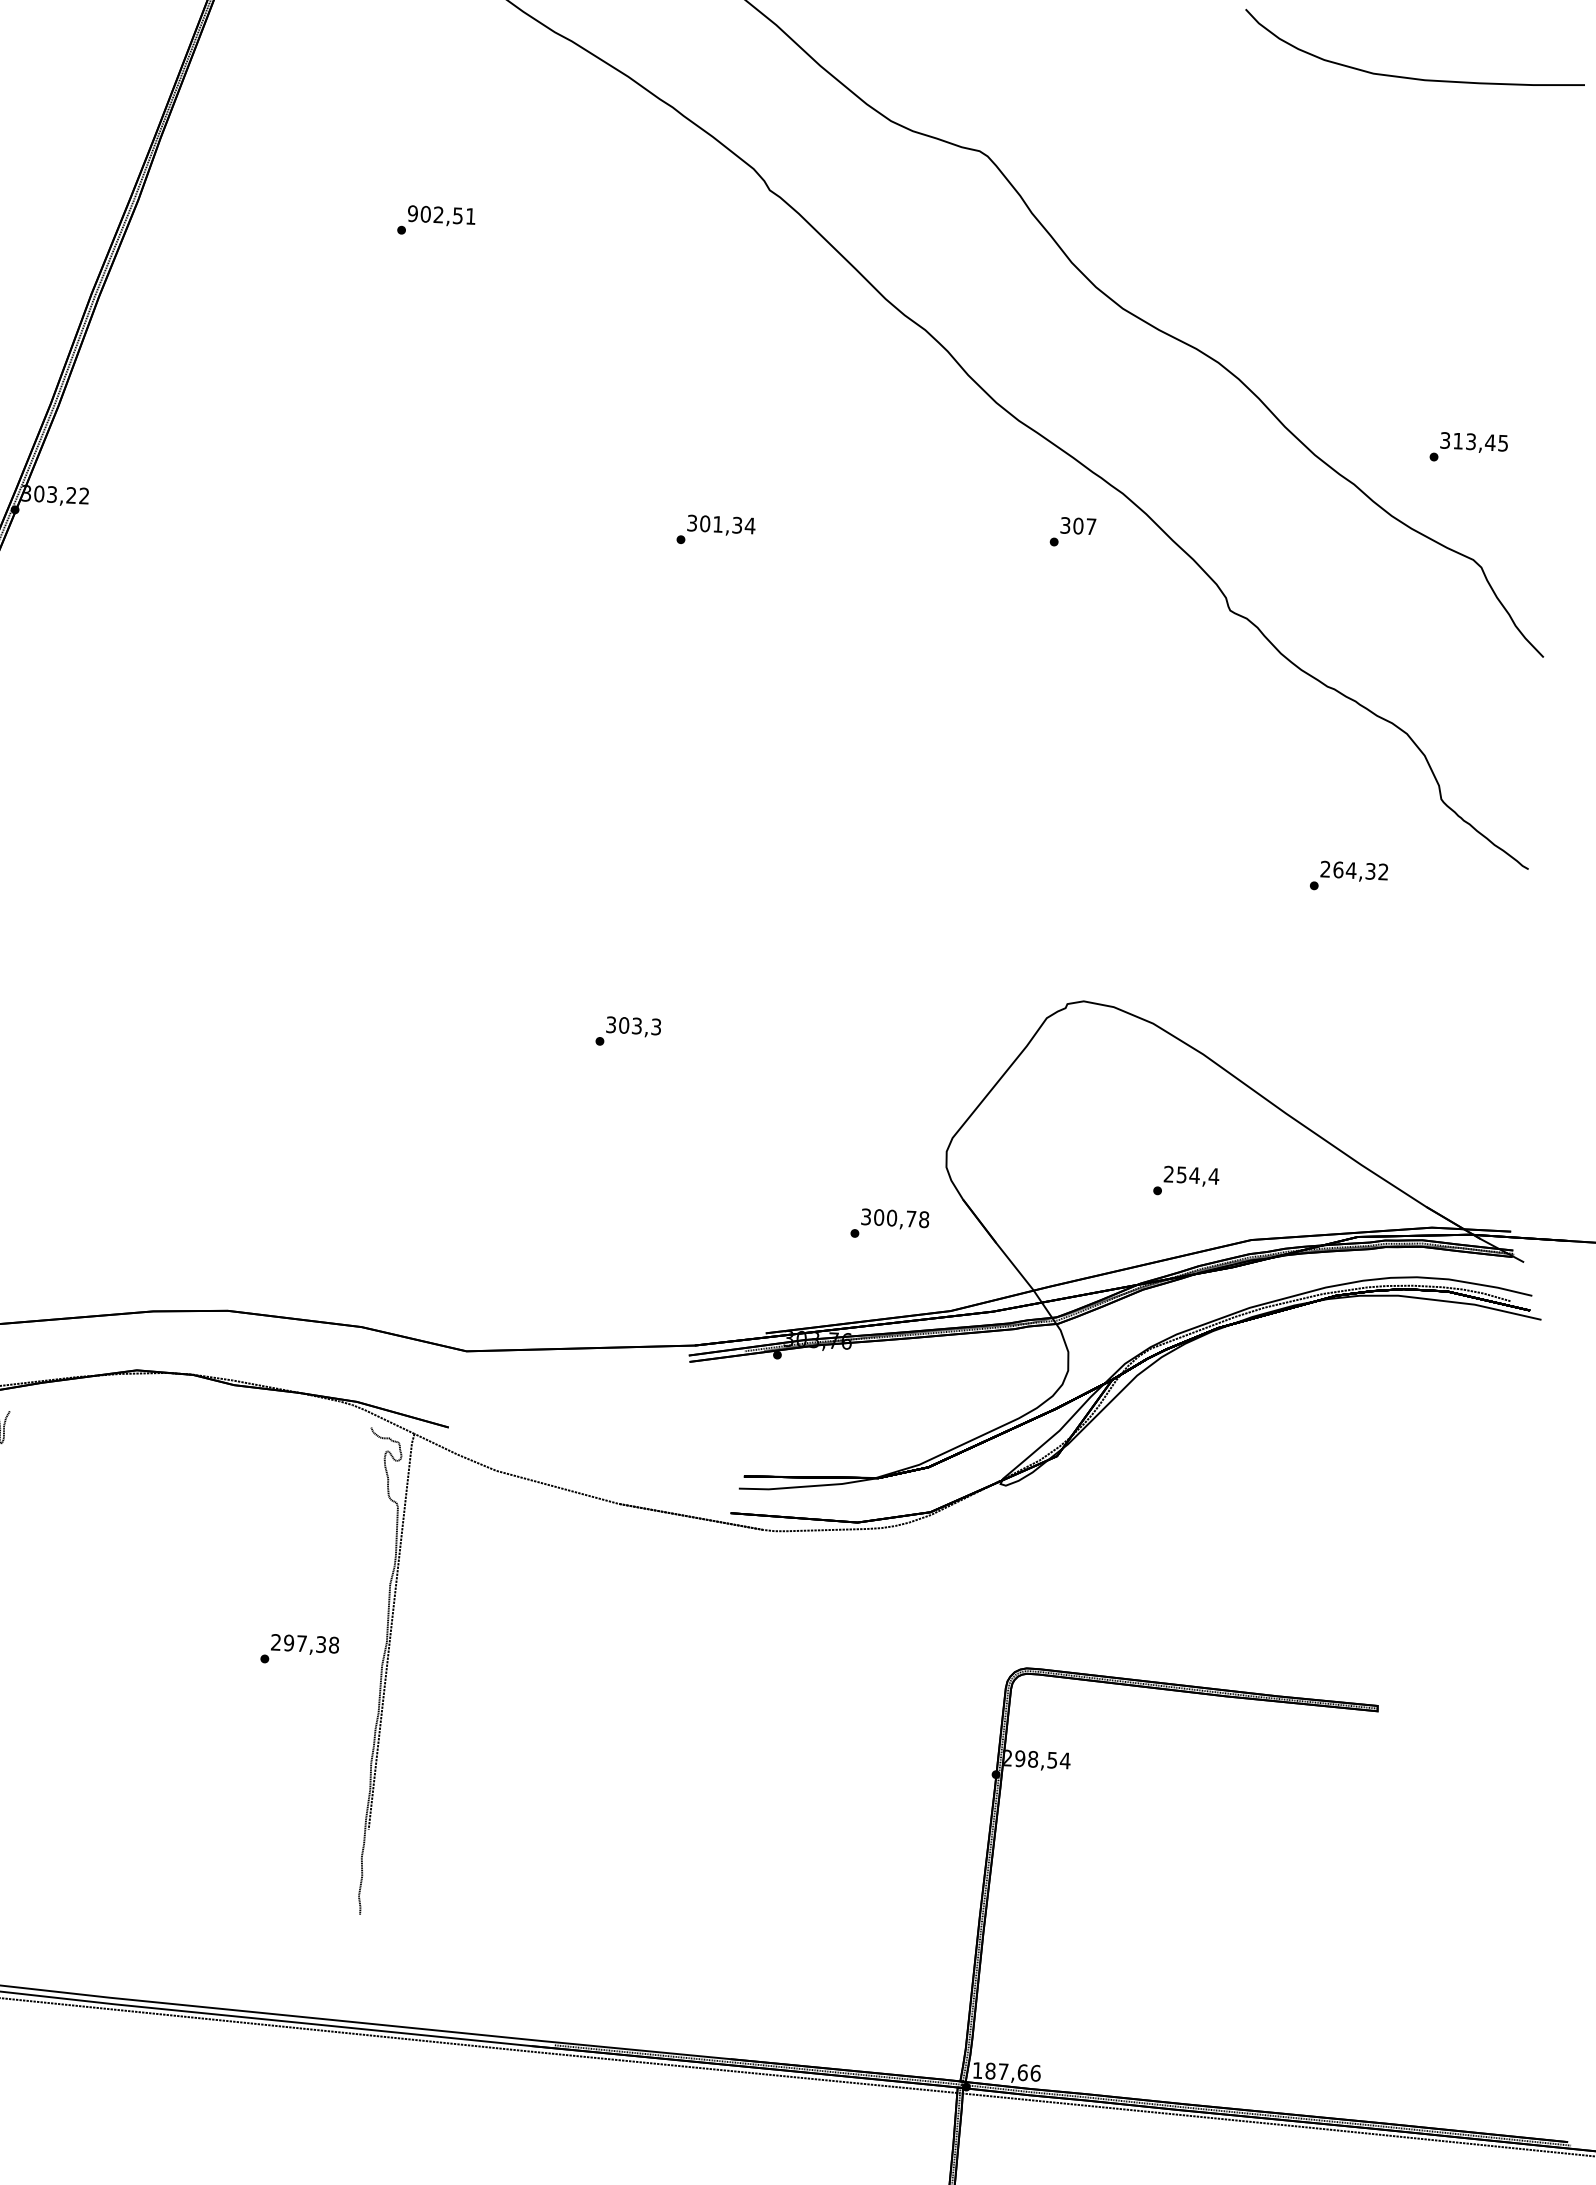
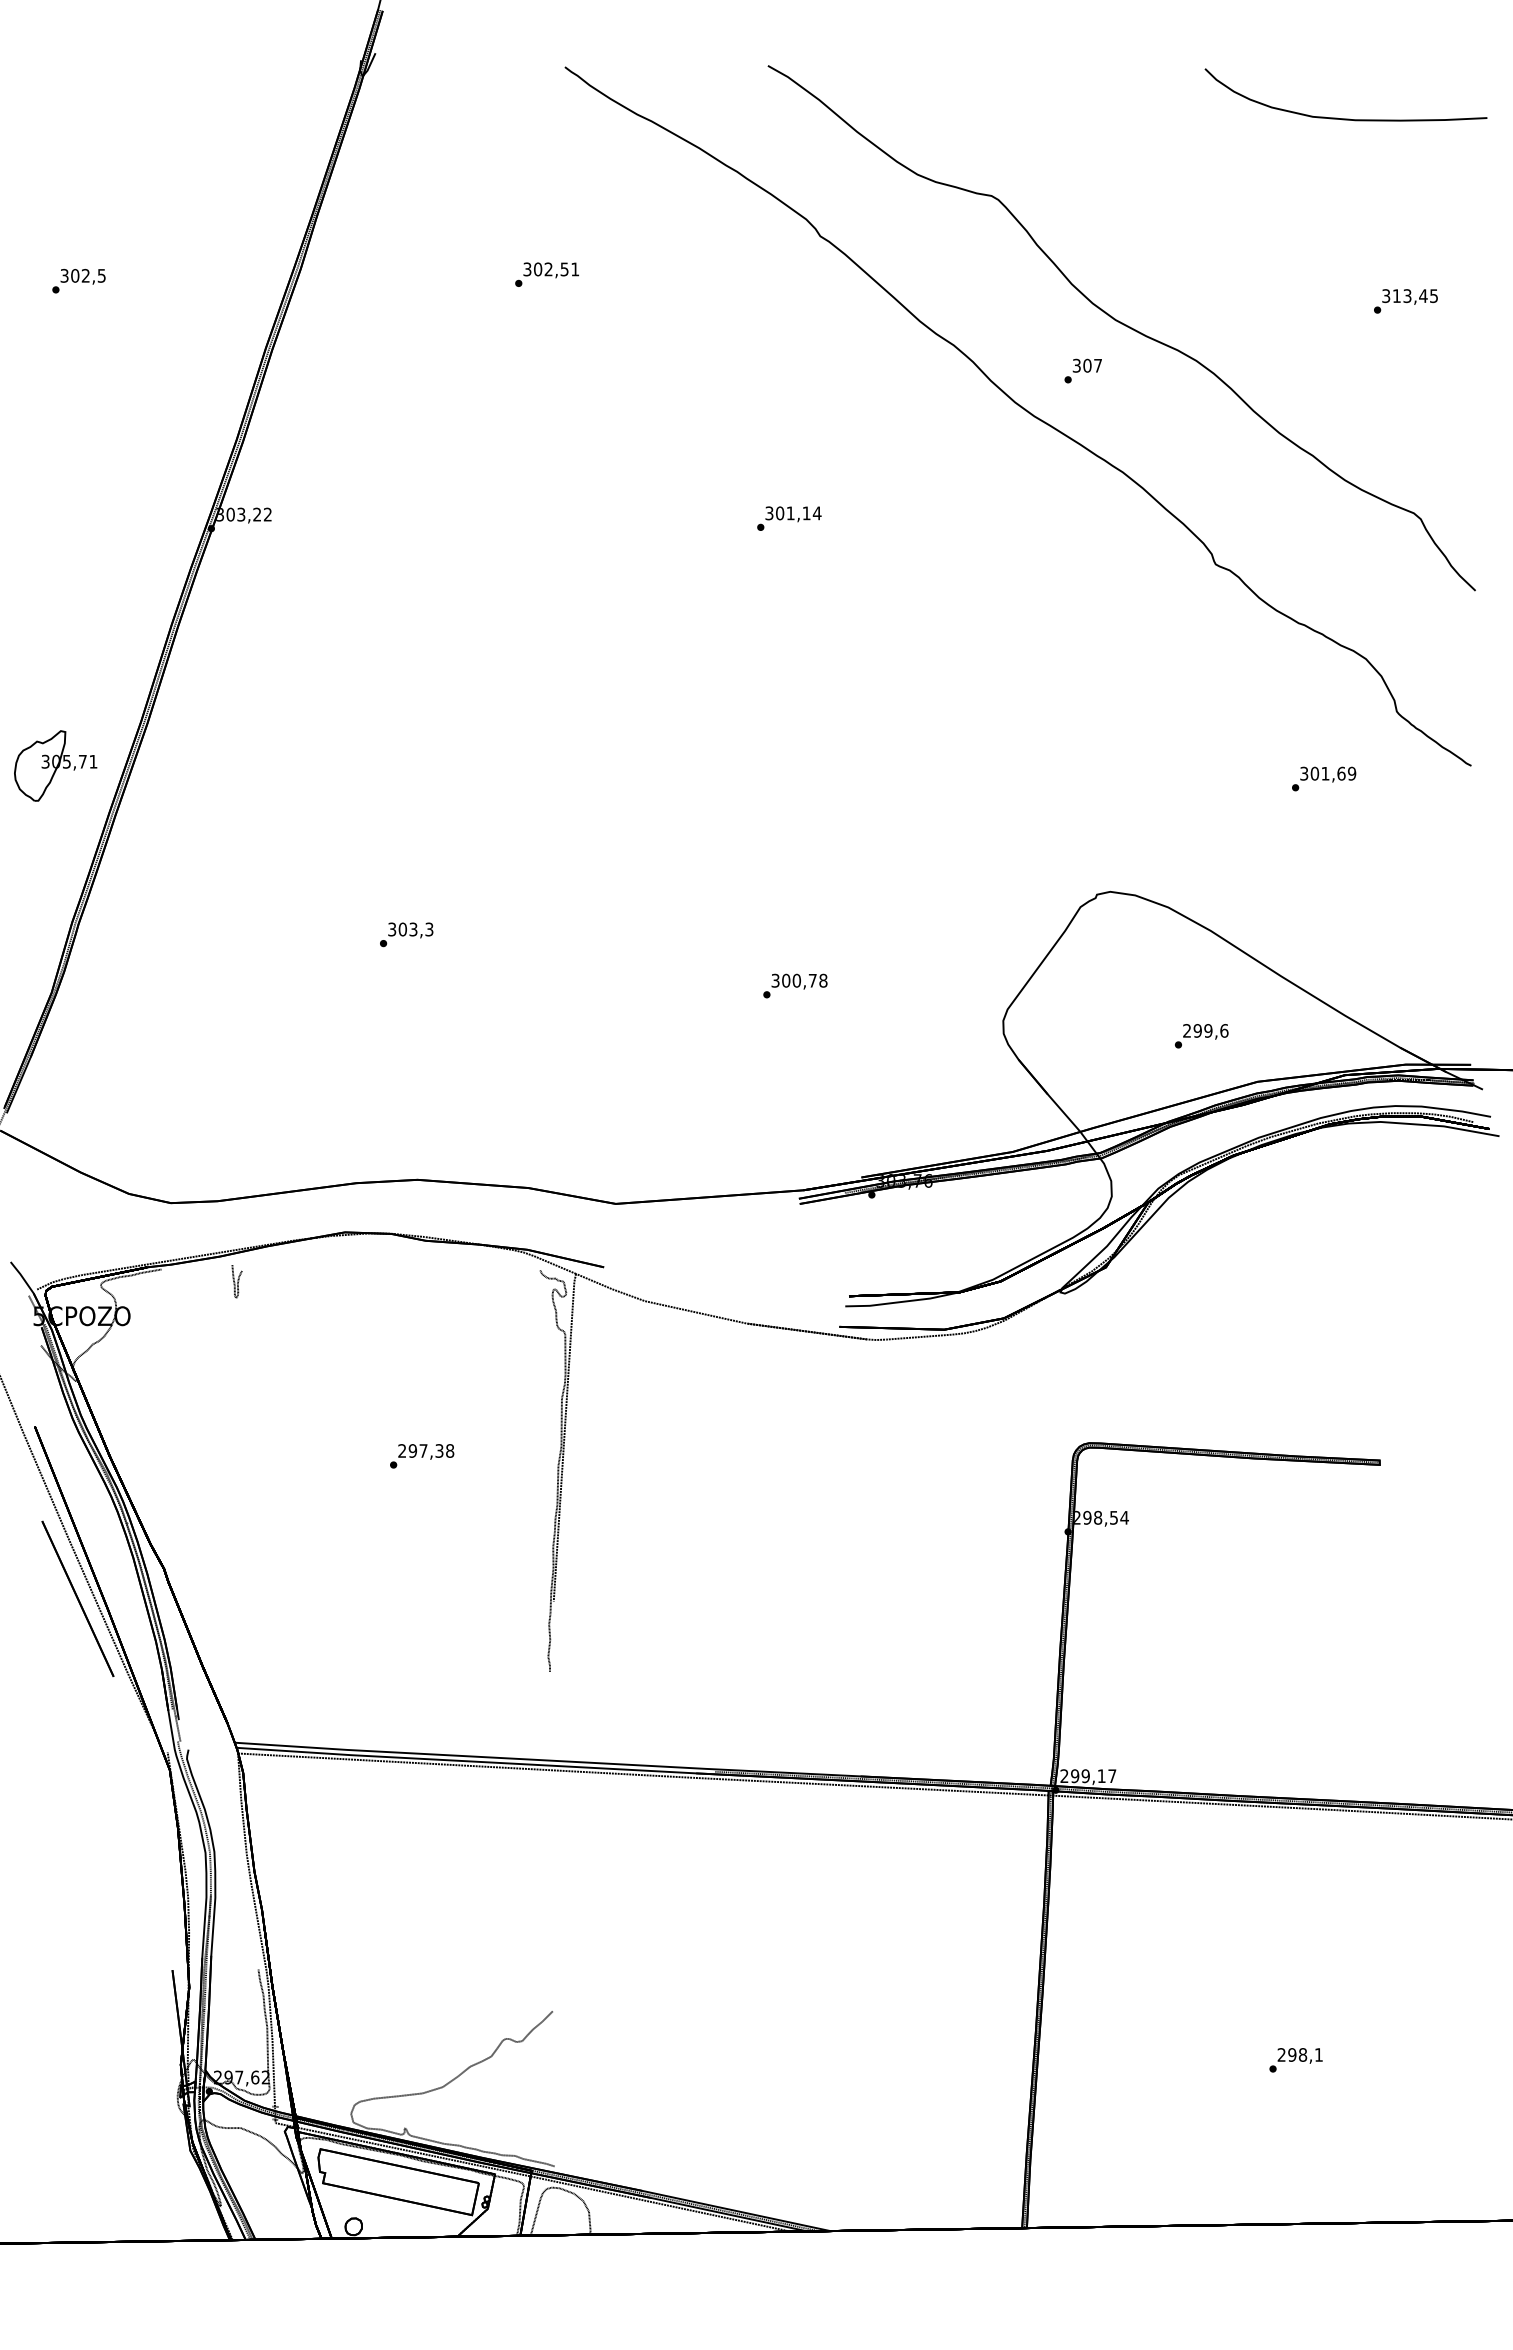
text: (412, 213) -> (527, 269), 902,51 -> 302,51
text: (1468, 448) -> (1405, 301), moved
text: (737, 525) -> (806, 513), 301,34 -> 301,14
text: (1072, 531) -> (1082, 370), moved
text: (1354, 870) -> (1328, 773), 264,32 -> 301,69
text: (628, 1031) -> (406, 934), moved
text: (1197, 1175) -> (1210, 1030), 254,4 -> 299,6
text: (890, 1223) -> (795, 985), moved
text: (300, 1650) -> (422, 1456), moved
text: (1006, 2072) -> (1088, 1776), 187,66 -> 299,17

